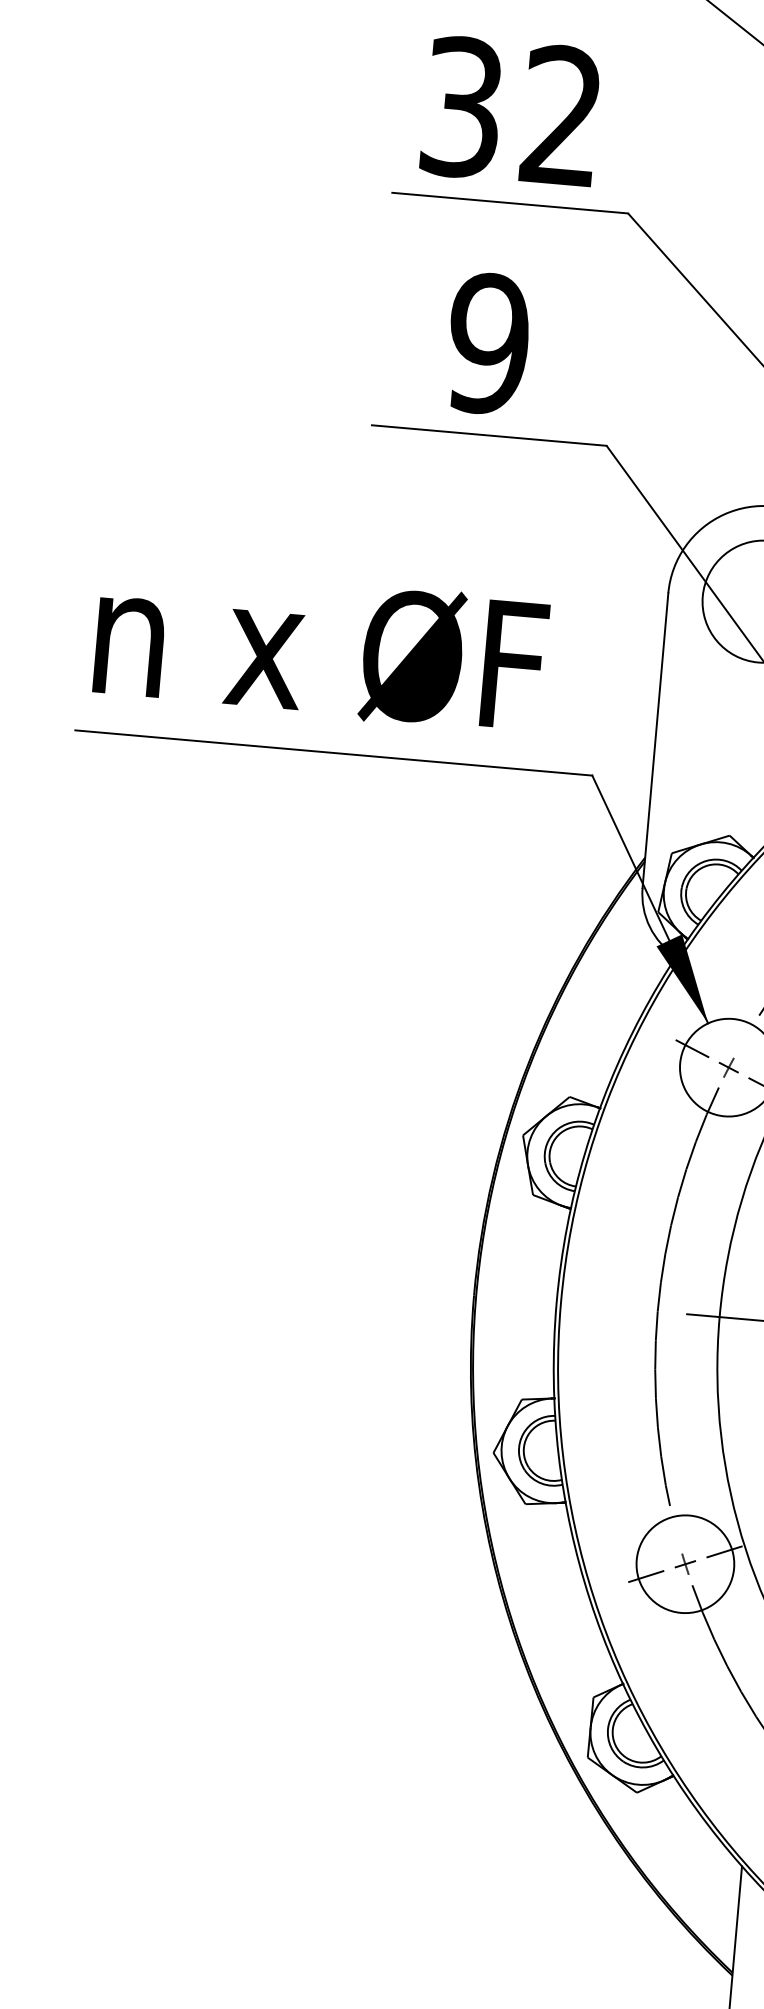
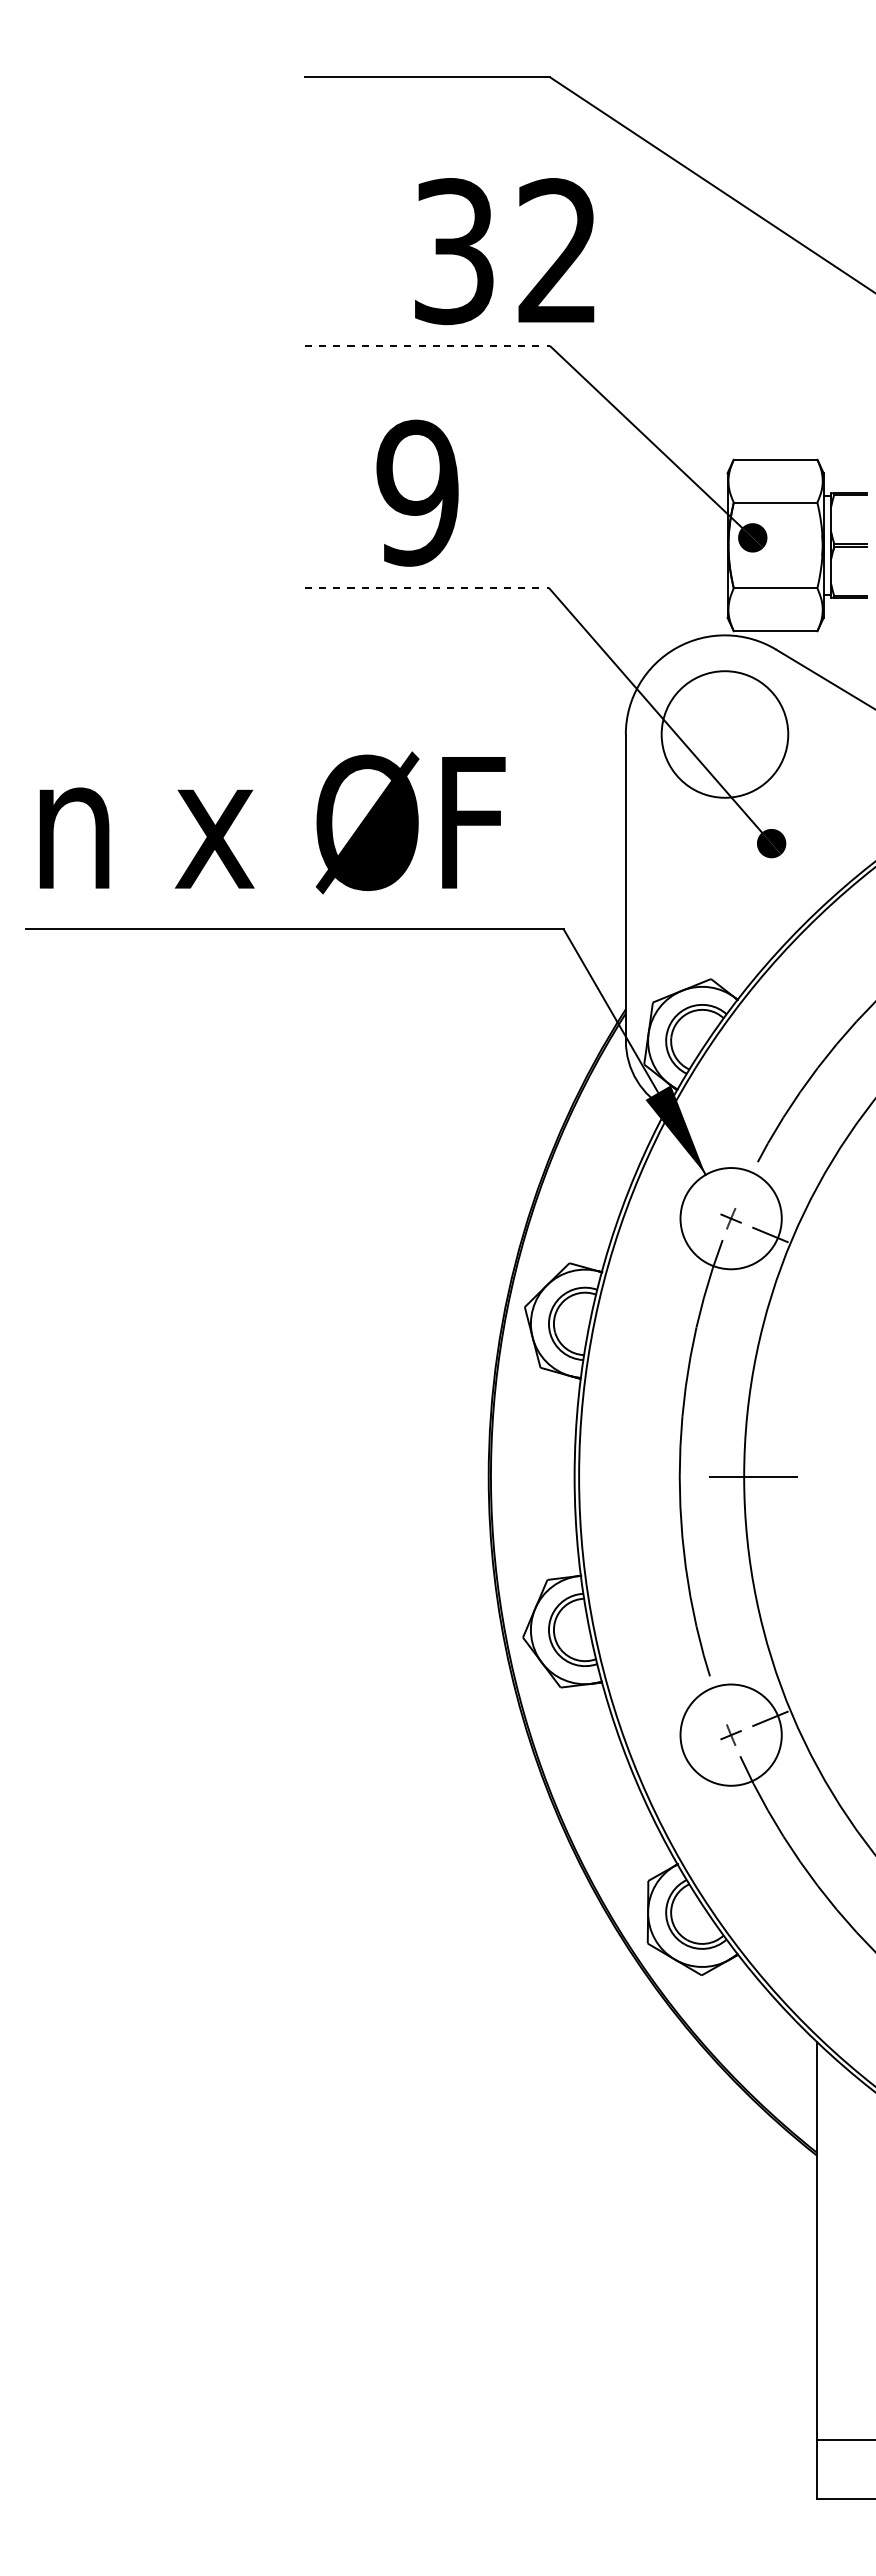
text: (510, 111) -> (504, 251), moved
line: (510, 203) -> (427, 346), solid -> dashed
line: (490, 435) -> (427, 587), solid -> dashed
line: (692, 1047) -> (691, 1201), removed
line: (646, 1575) -> (691, 1750), removed

